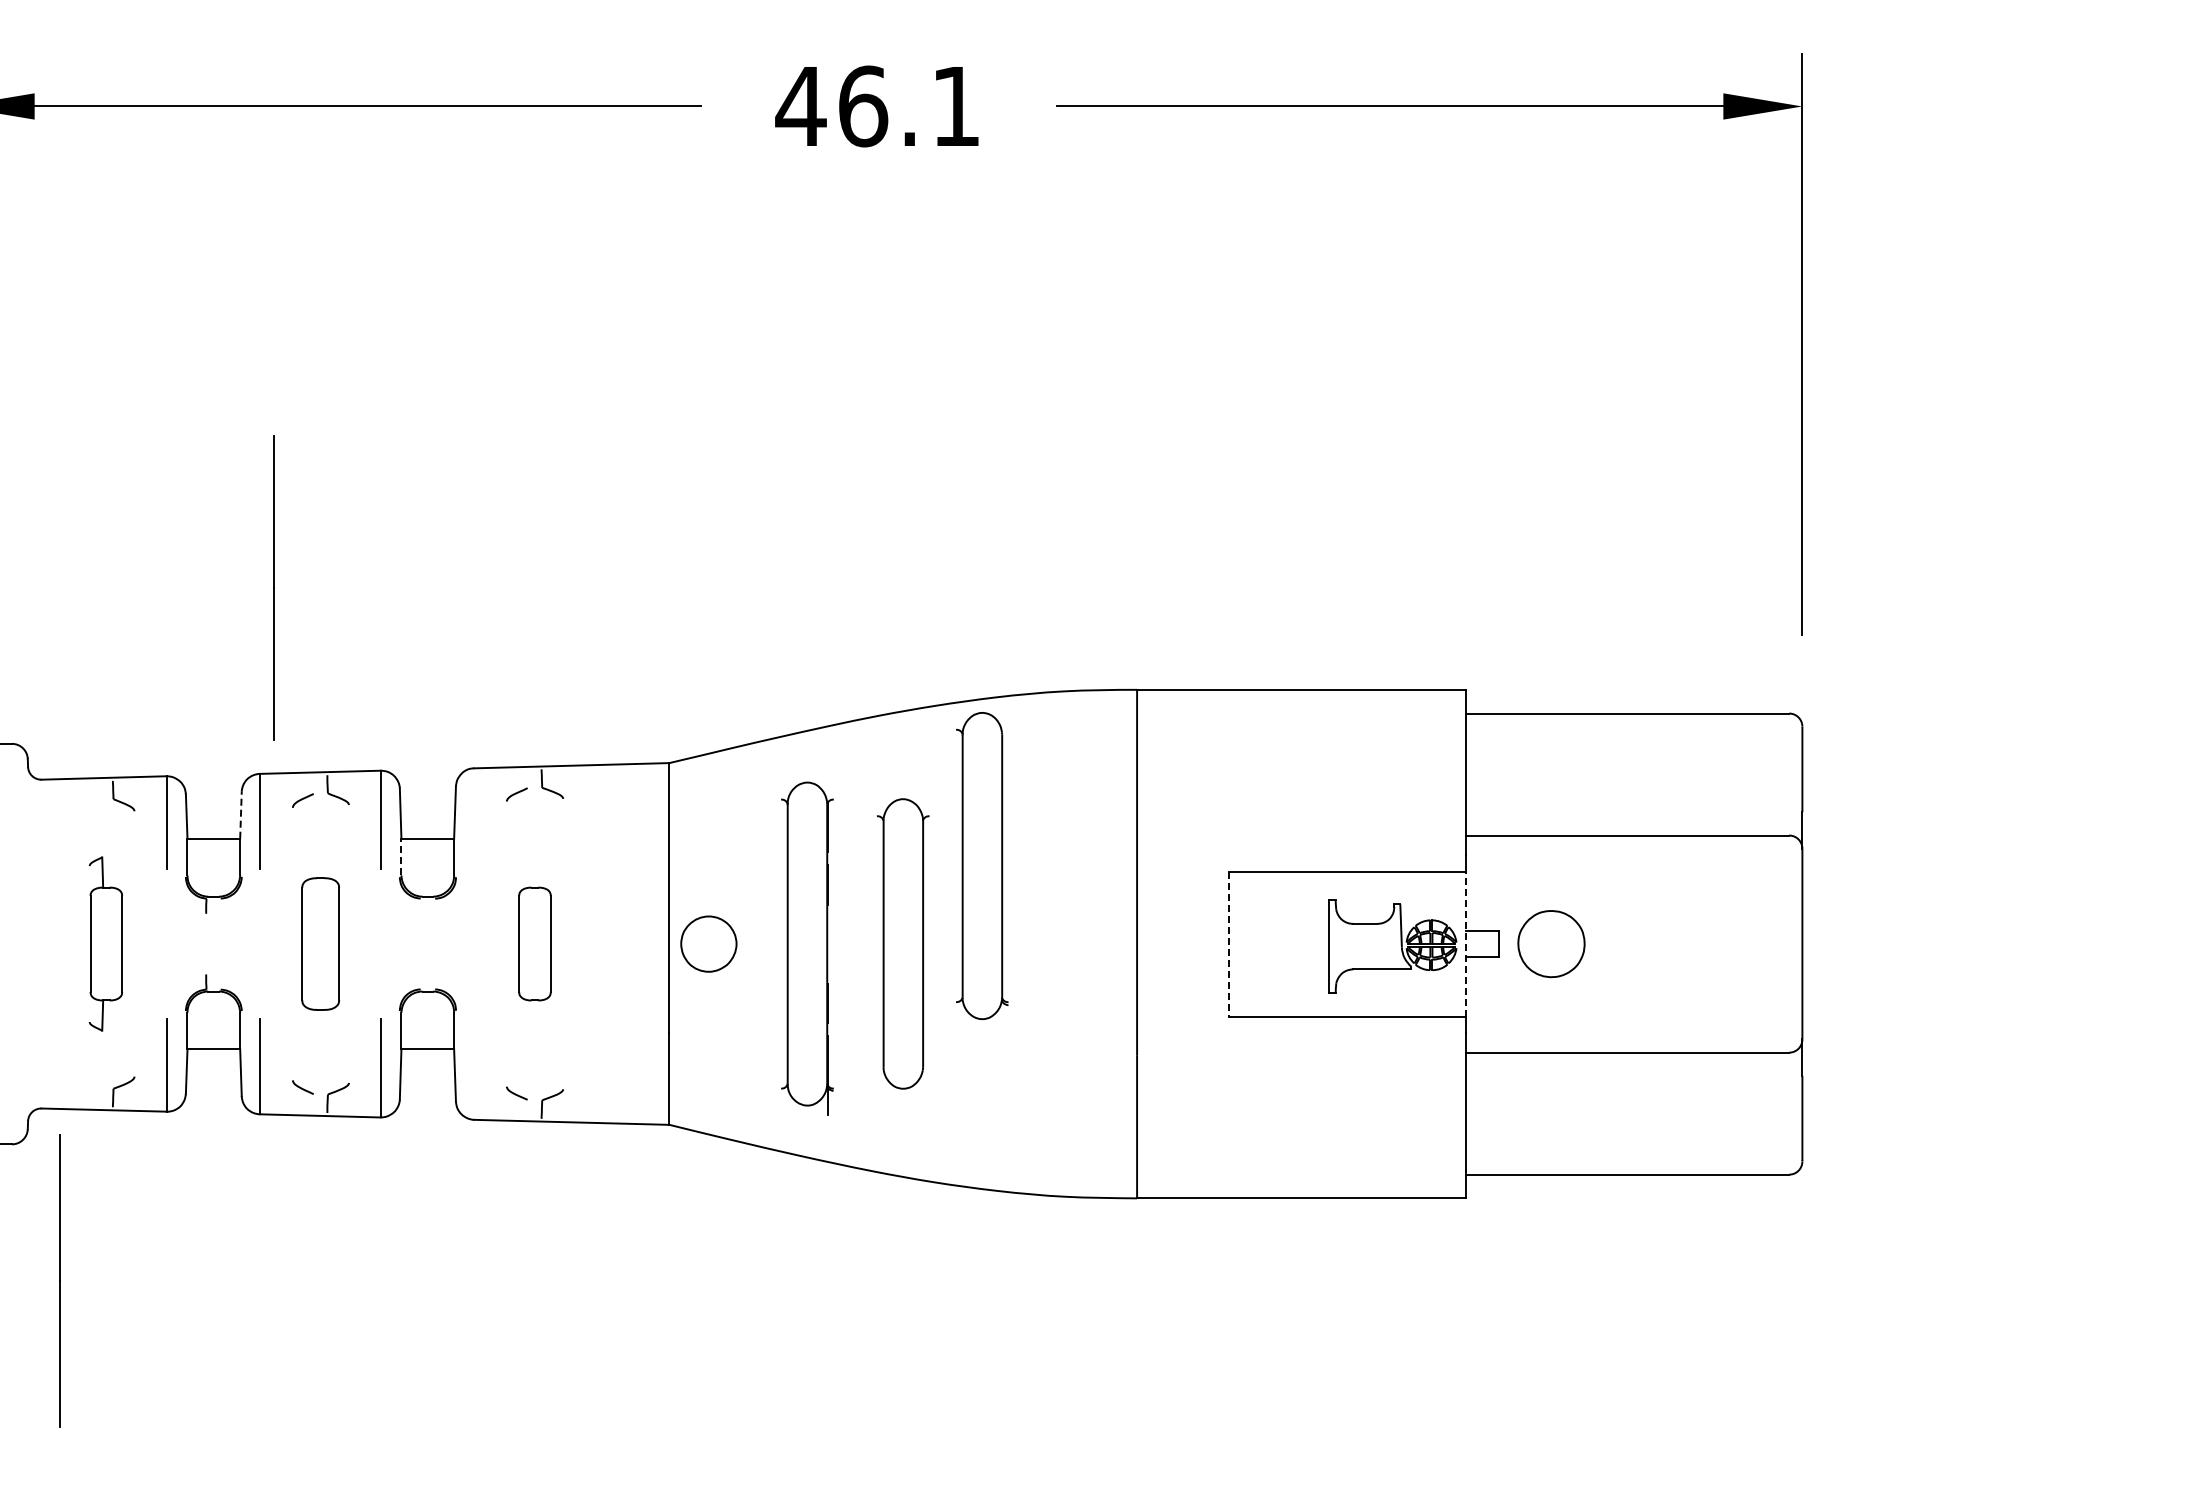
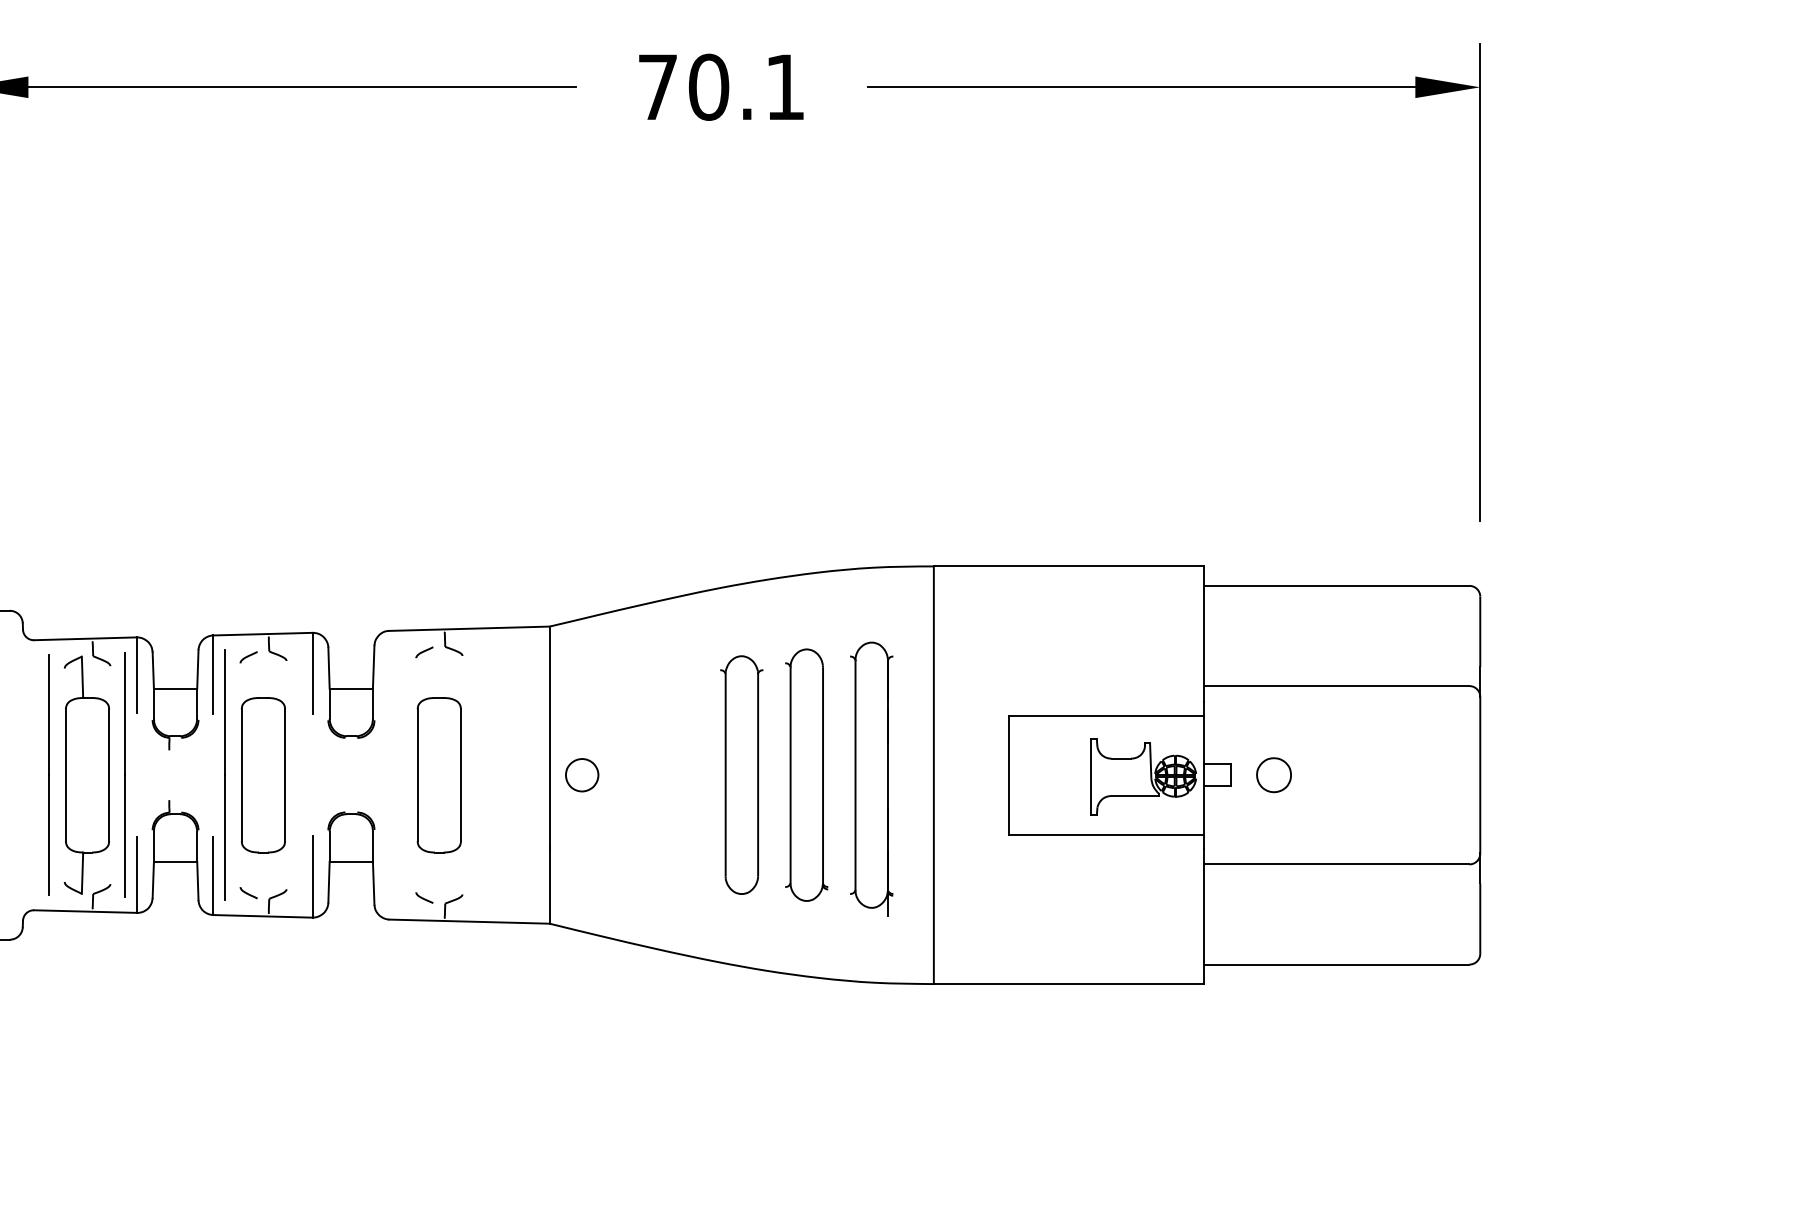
text: (831, 106) -> (682, 87), 46.1 -> 70.1
line: (273, 587) -> (224, 774), moved
line: (240, 814) -> (197, 668), dashed -> solid
line: (401, 856) -> (329, 703), dashed -> solid
part: (982, 866) -> (806, 775), moved
part: (105, 943) -> (86, 774), size x1.67
line: (152, 943) -> (125, 774), added
part: (320, 943) -> (263, 774), size x1.43
part: (534, 943) -> (438, 774), size x1.67
part: (708, 943) -> (581, 774), size x0.71
line: (1466, 943) -> (1204, 774), dashed -> solid
part: (1550, 943) -> (1273, 774), size x0.62
line: (1228, 944) -> (1008, 775), dashed -> solid
part: (807, 948) -> (871, 778), moved
line: (59, 1280) -> (48, 774), moved

